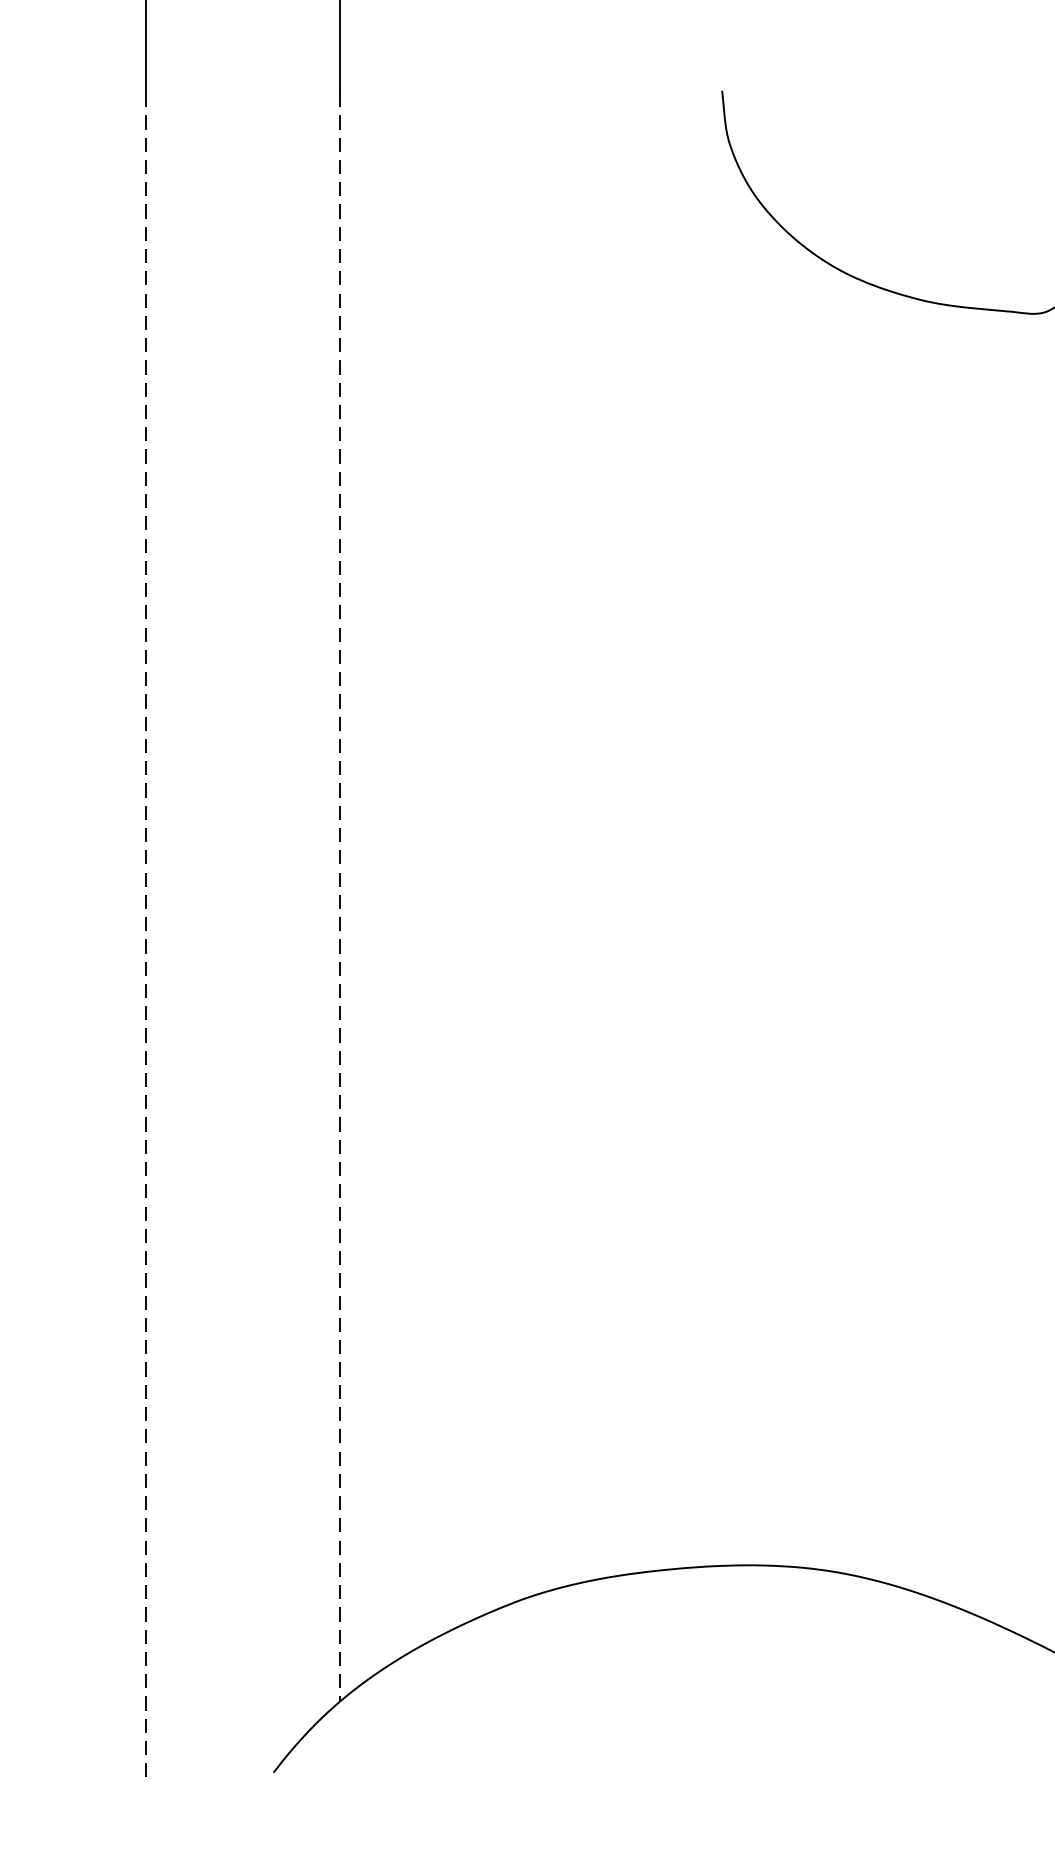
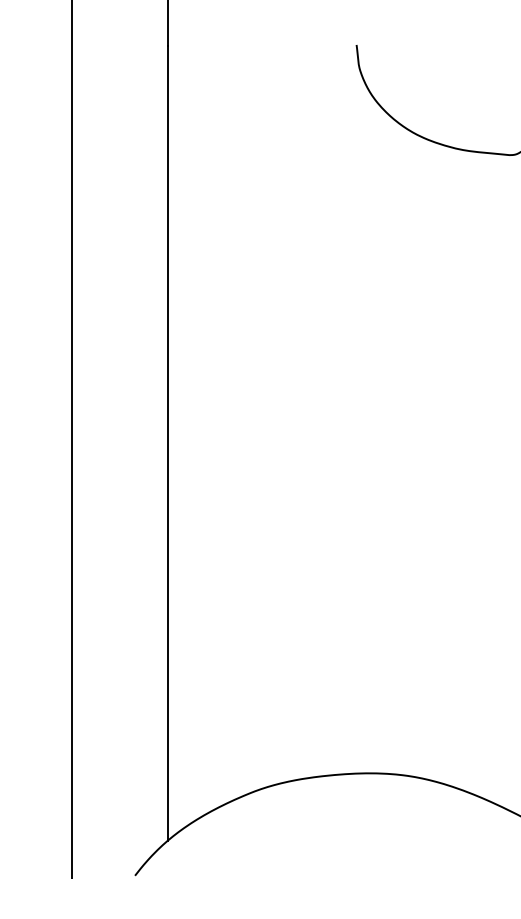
line: (339, 897) -> (167, 443), dashed -> solid
line: (144, 936) -> (71, 462), dashed -> solid

